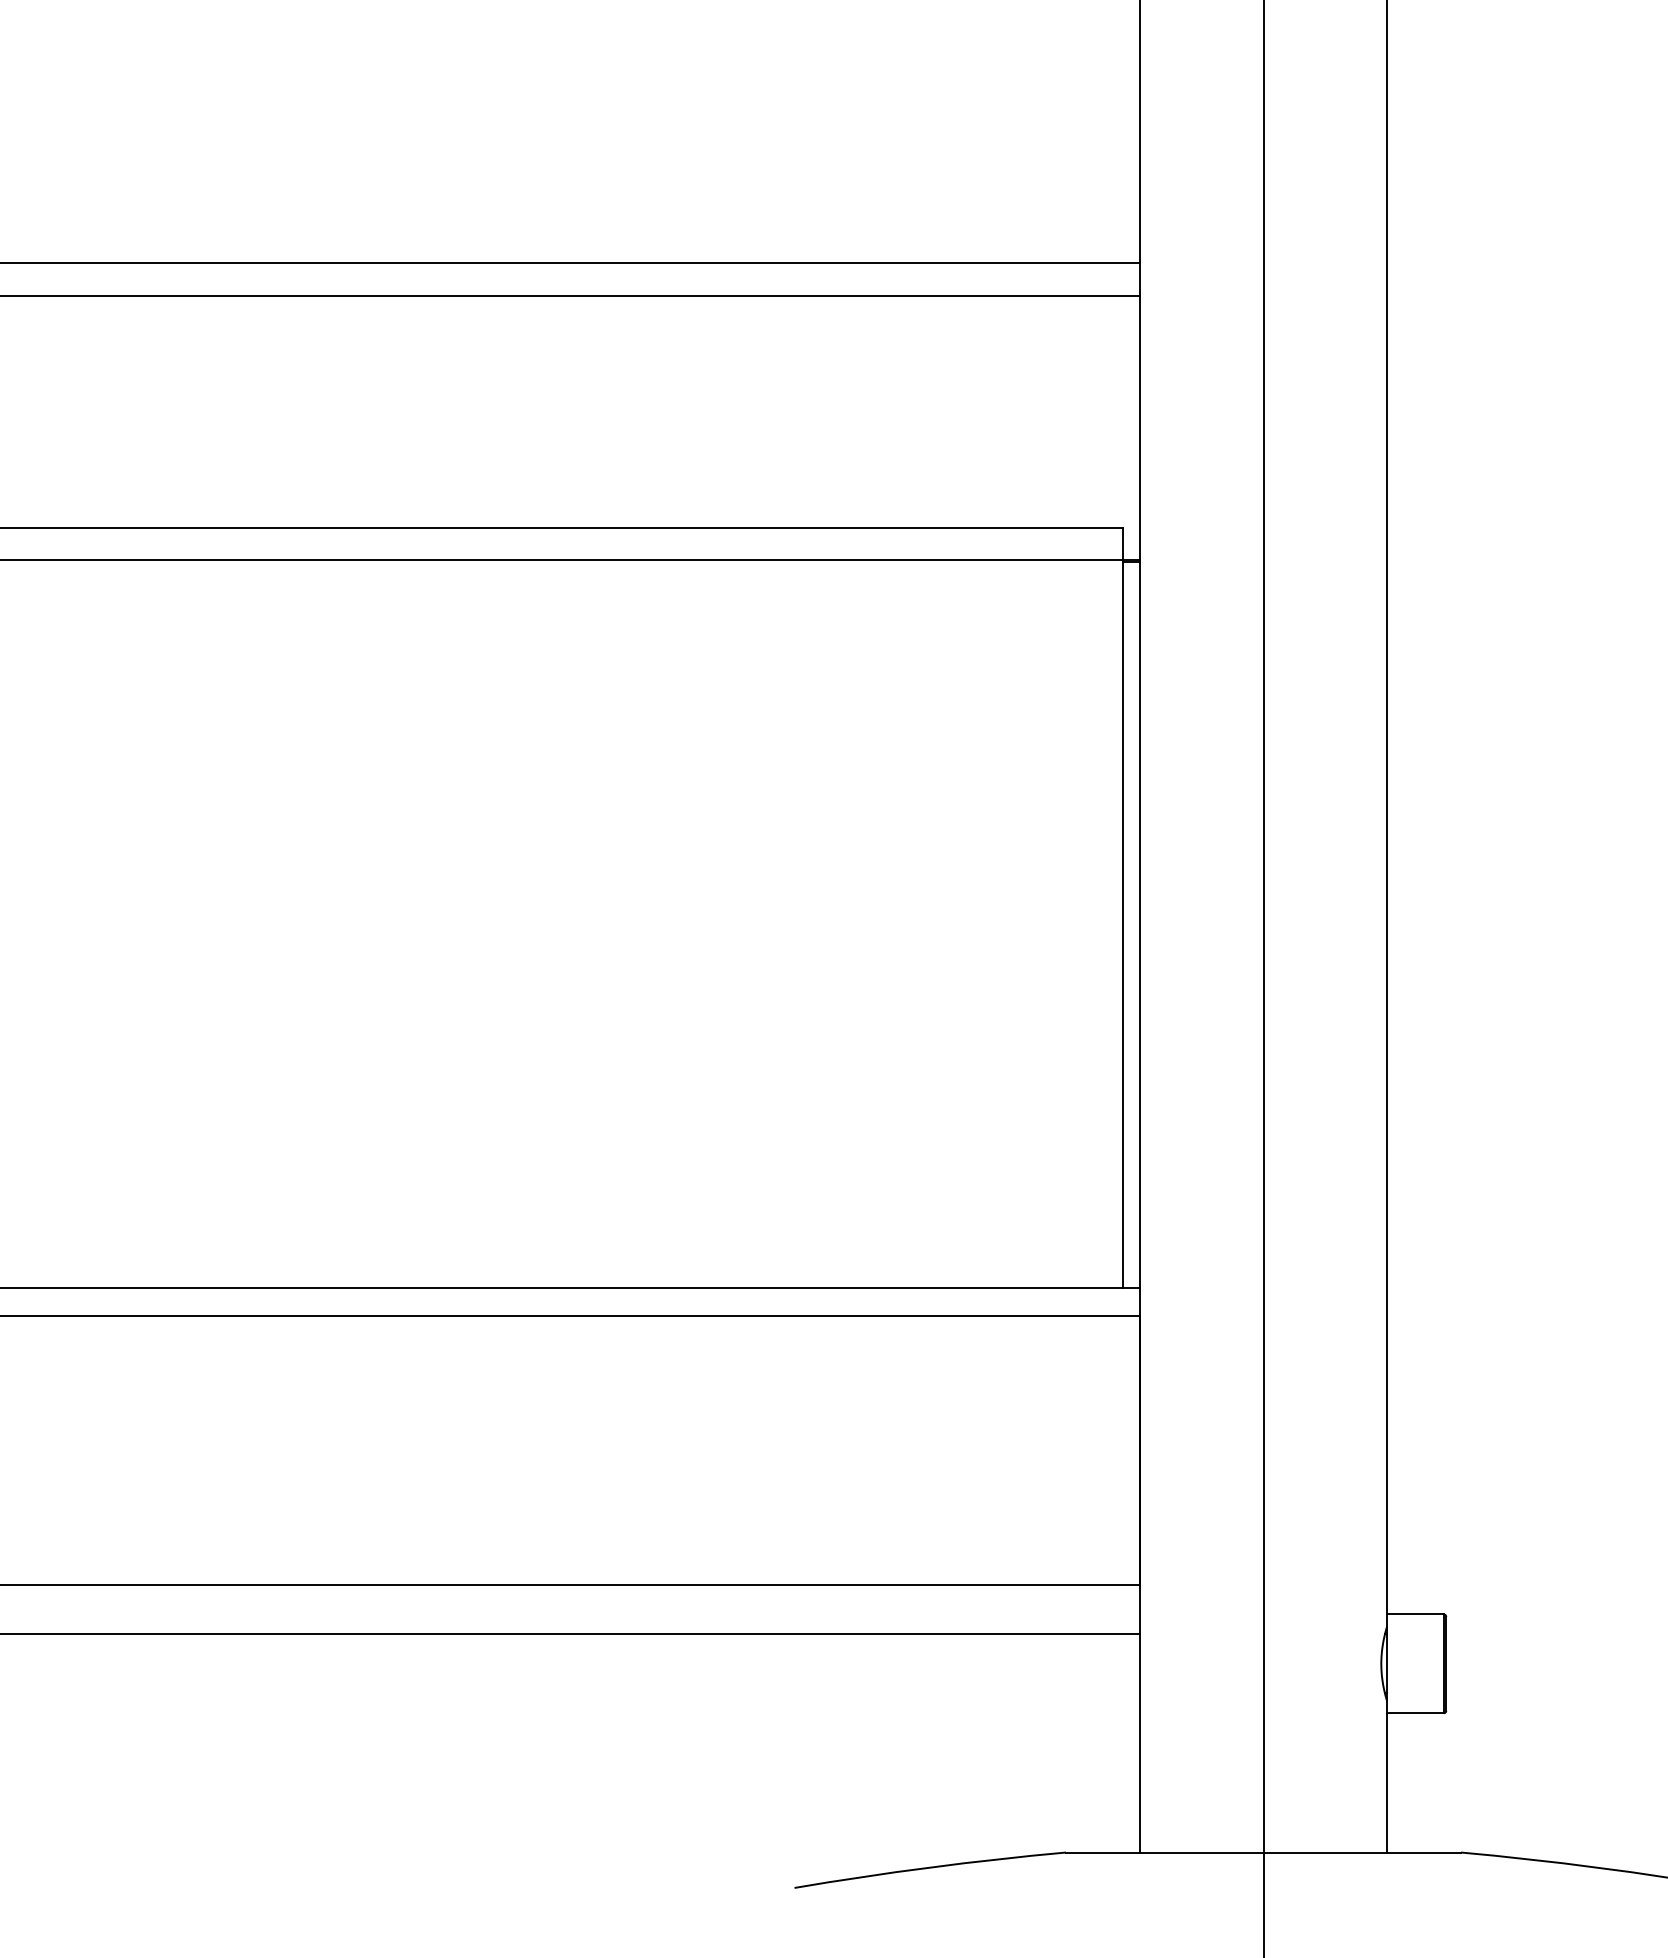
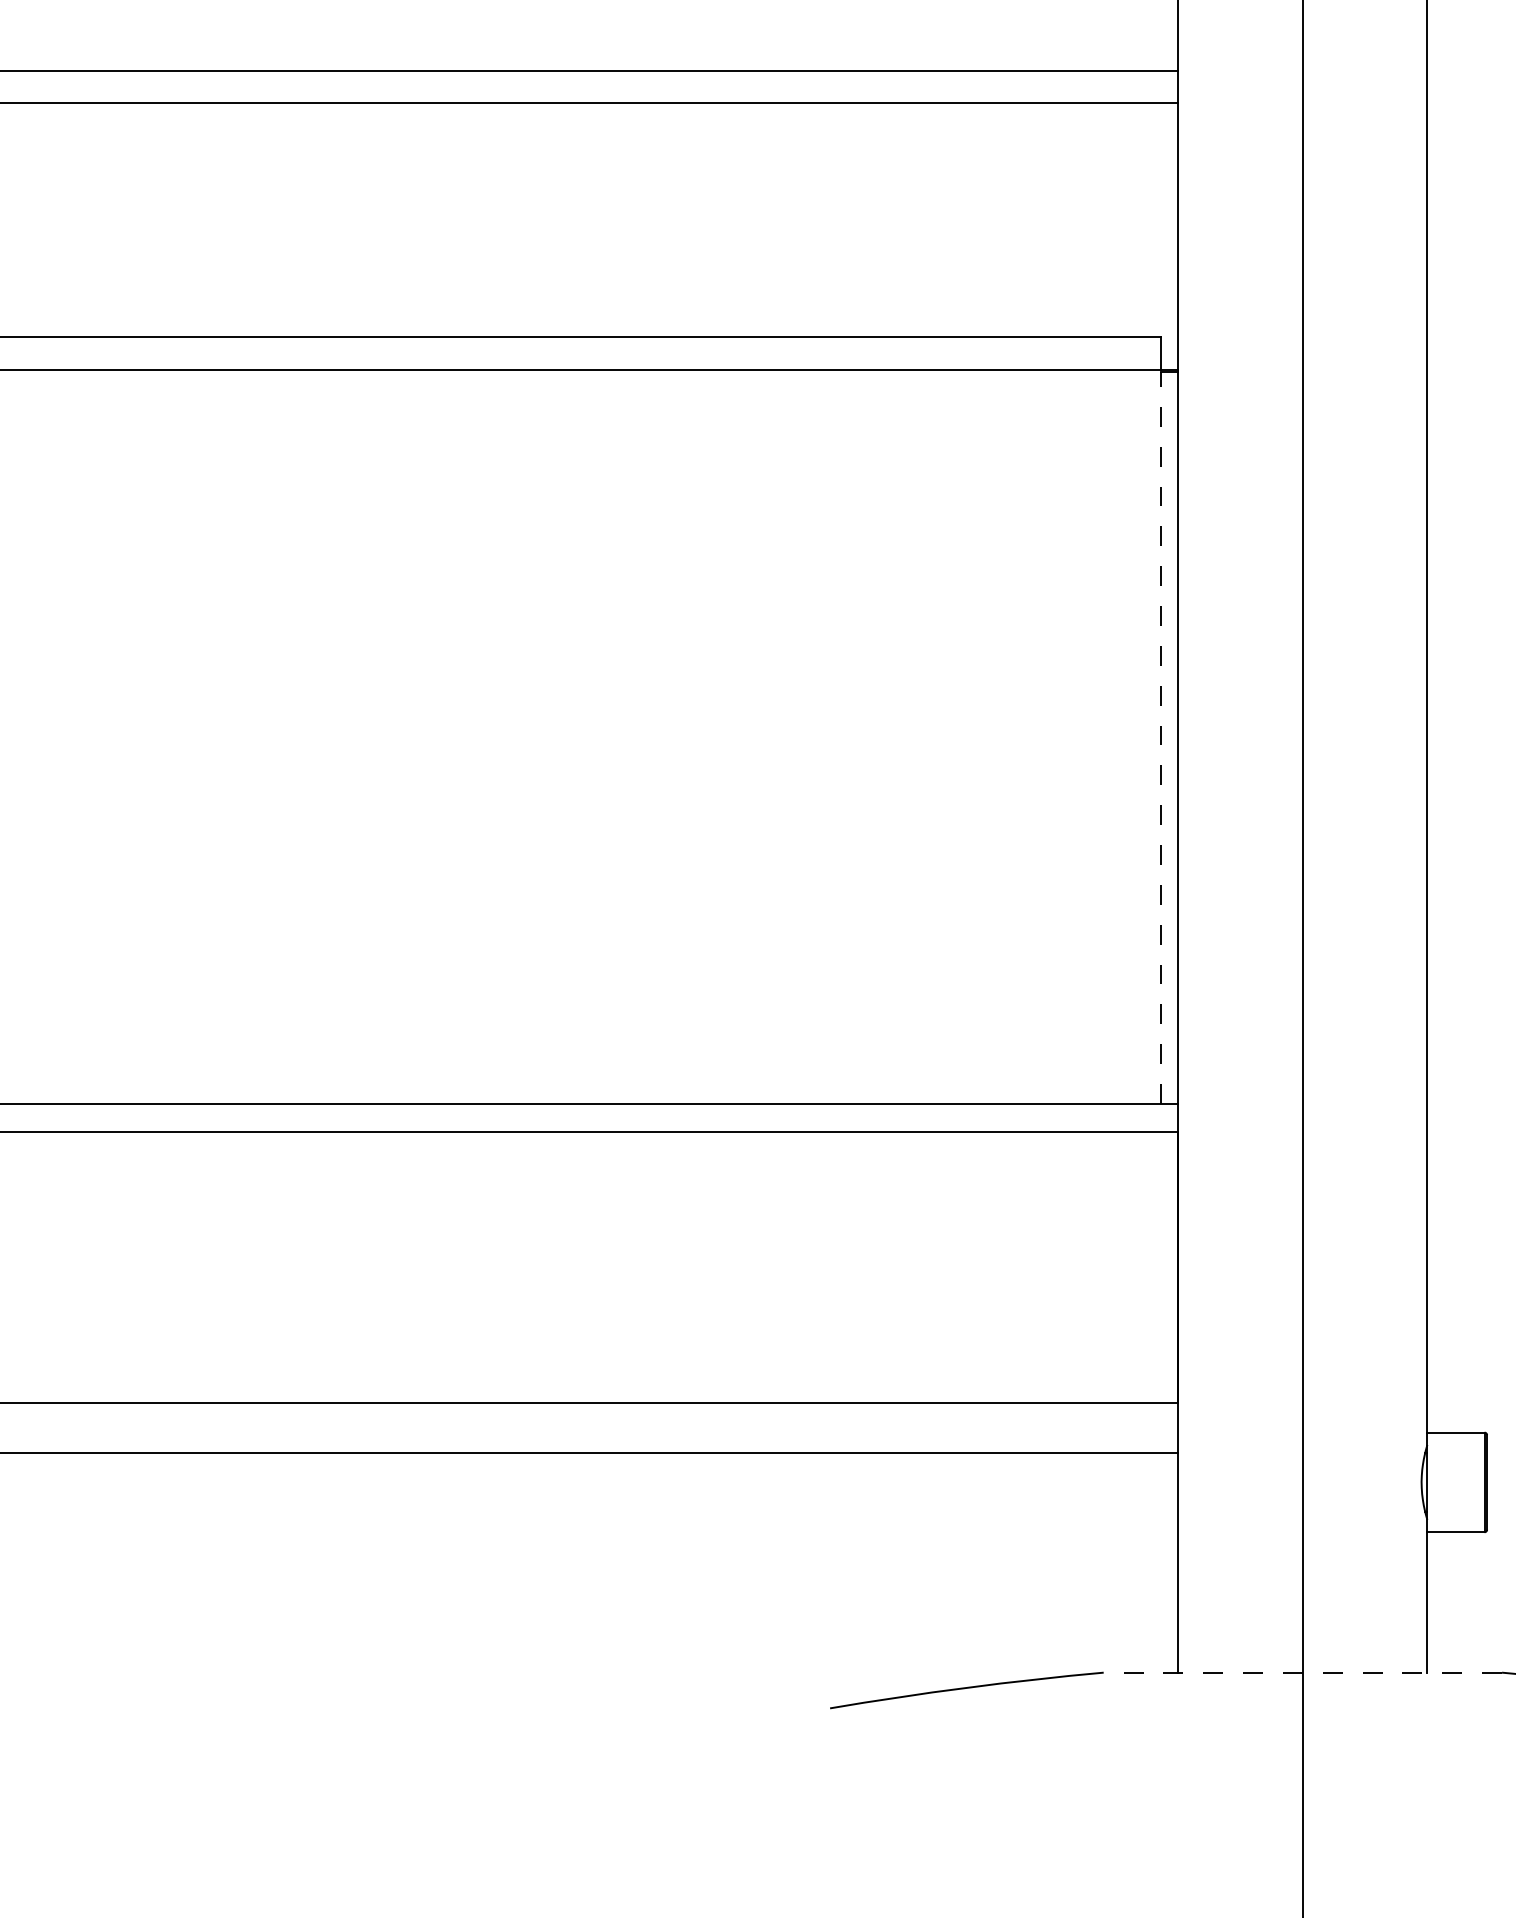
line: (1122, 924) -> (1160, 737), solid -> dashed
line: (1263, 1852) -> (1302, 1672), solid -> dashed

